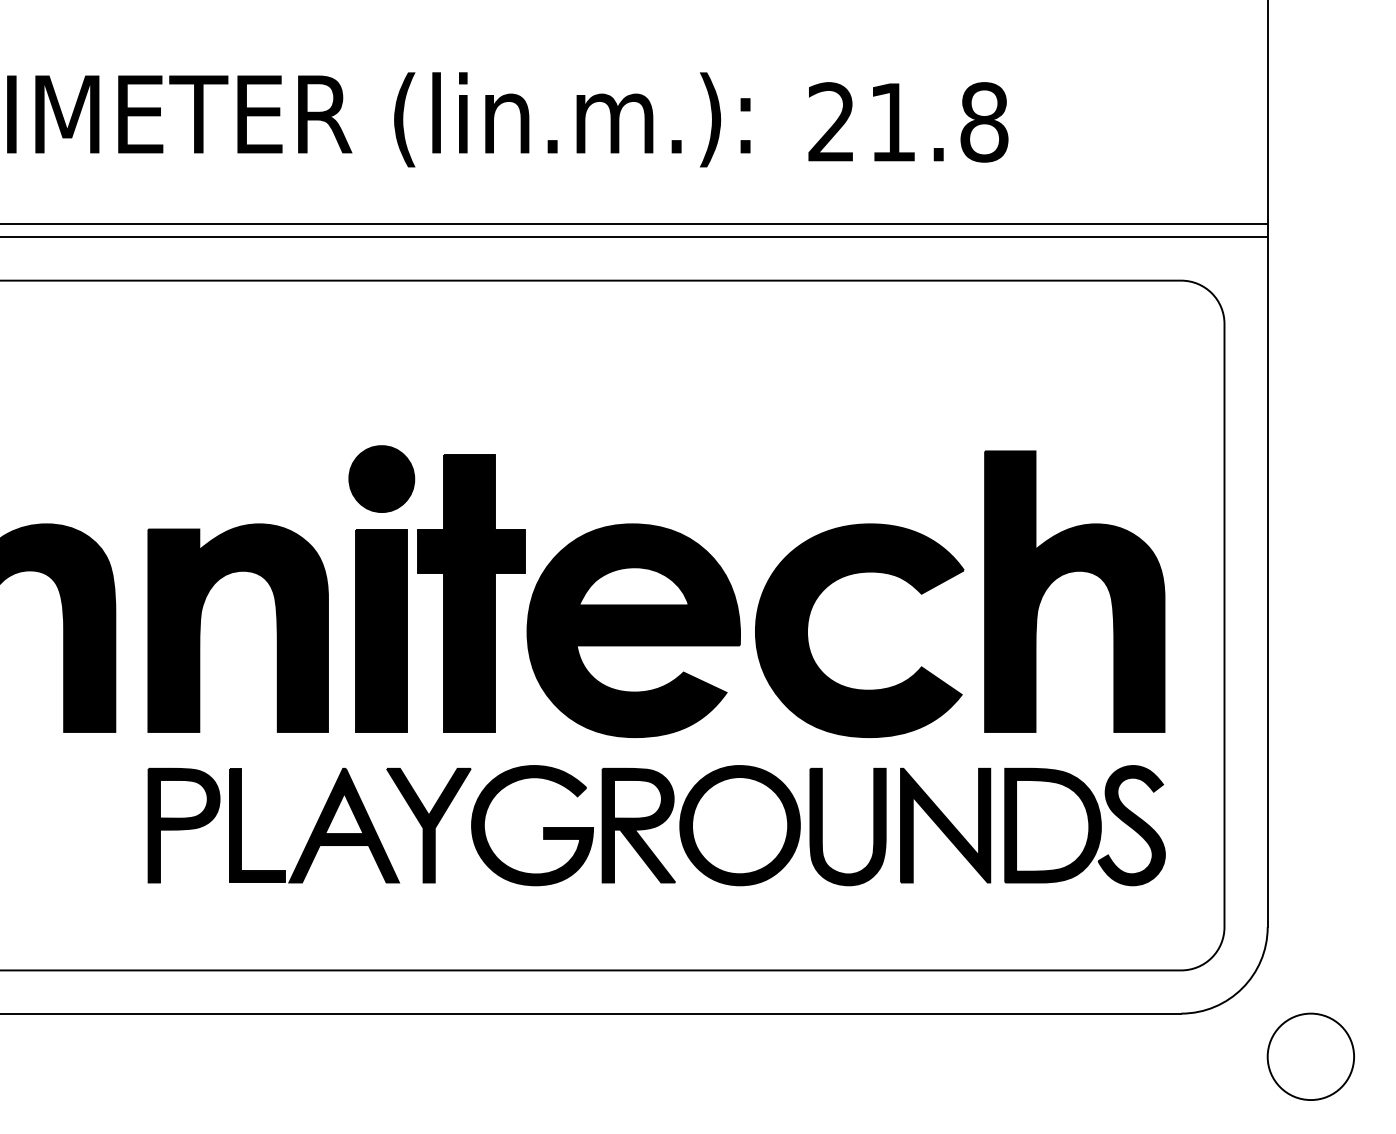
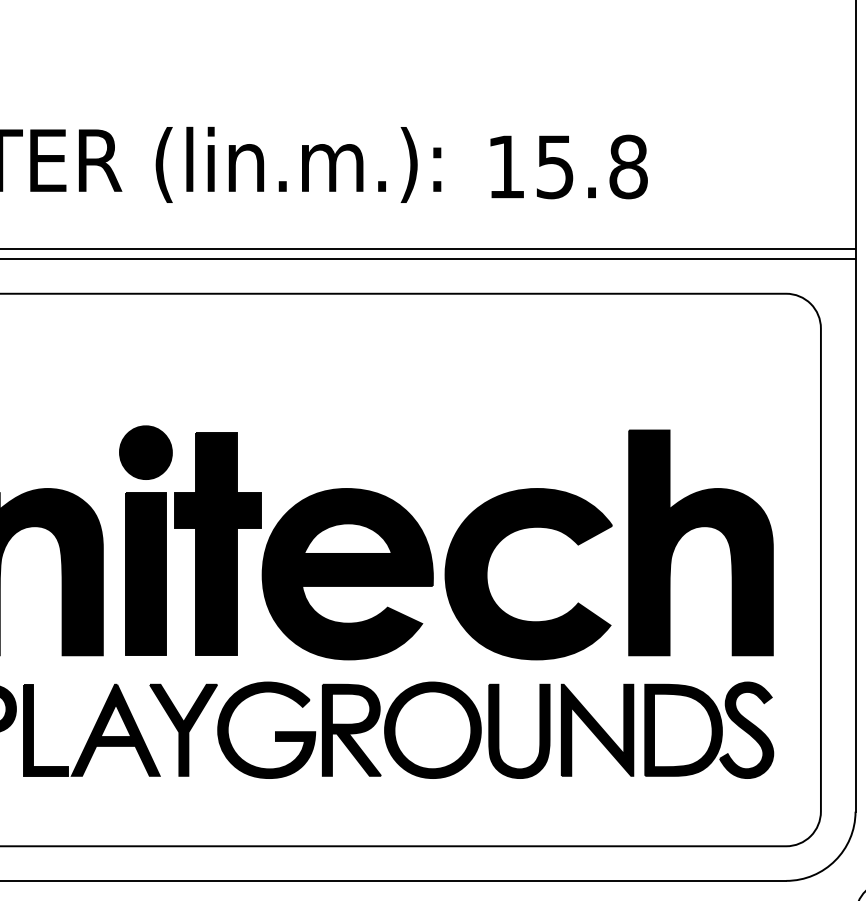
text: (861, 122) -> (530, 167), 21.8 -> 15.8

